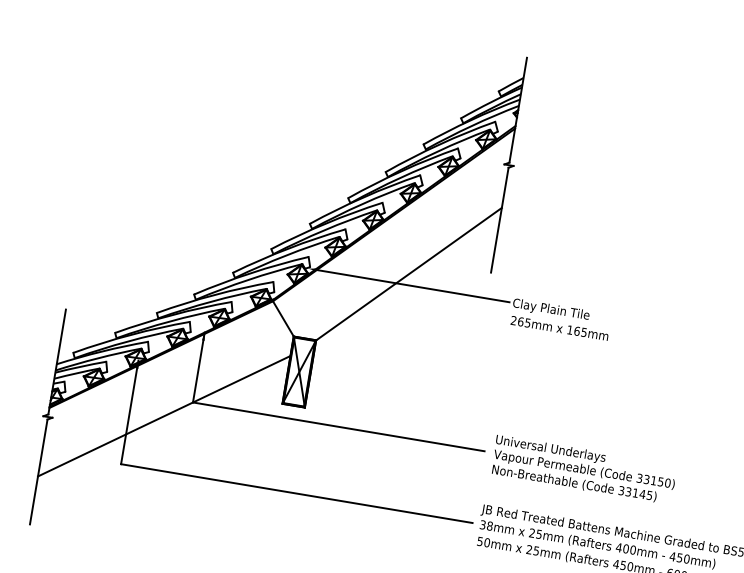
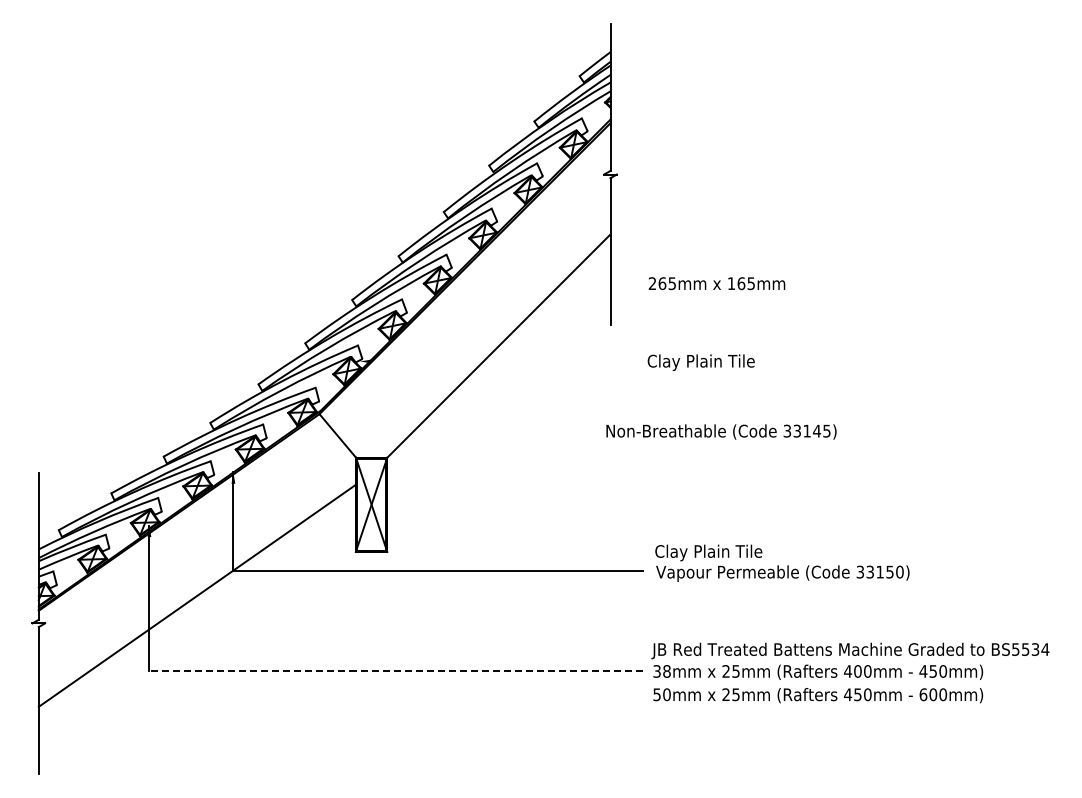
line: (411, 285) -> (505, 361), removed
text: (559, 328) -> (716, 283), moved
text: (550, 449) -> (732, 552), Universal Underlays -> Clay Plain Tile
text: (574, 483) -> (721, 431), moved
line: (296, 493) -> (395, 671), solid -> dashed

